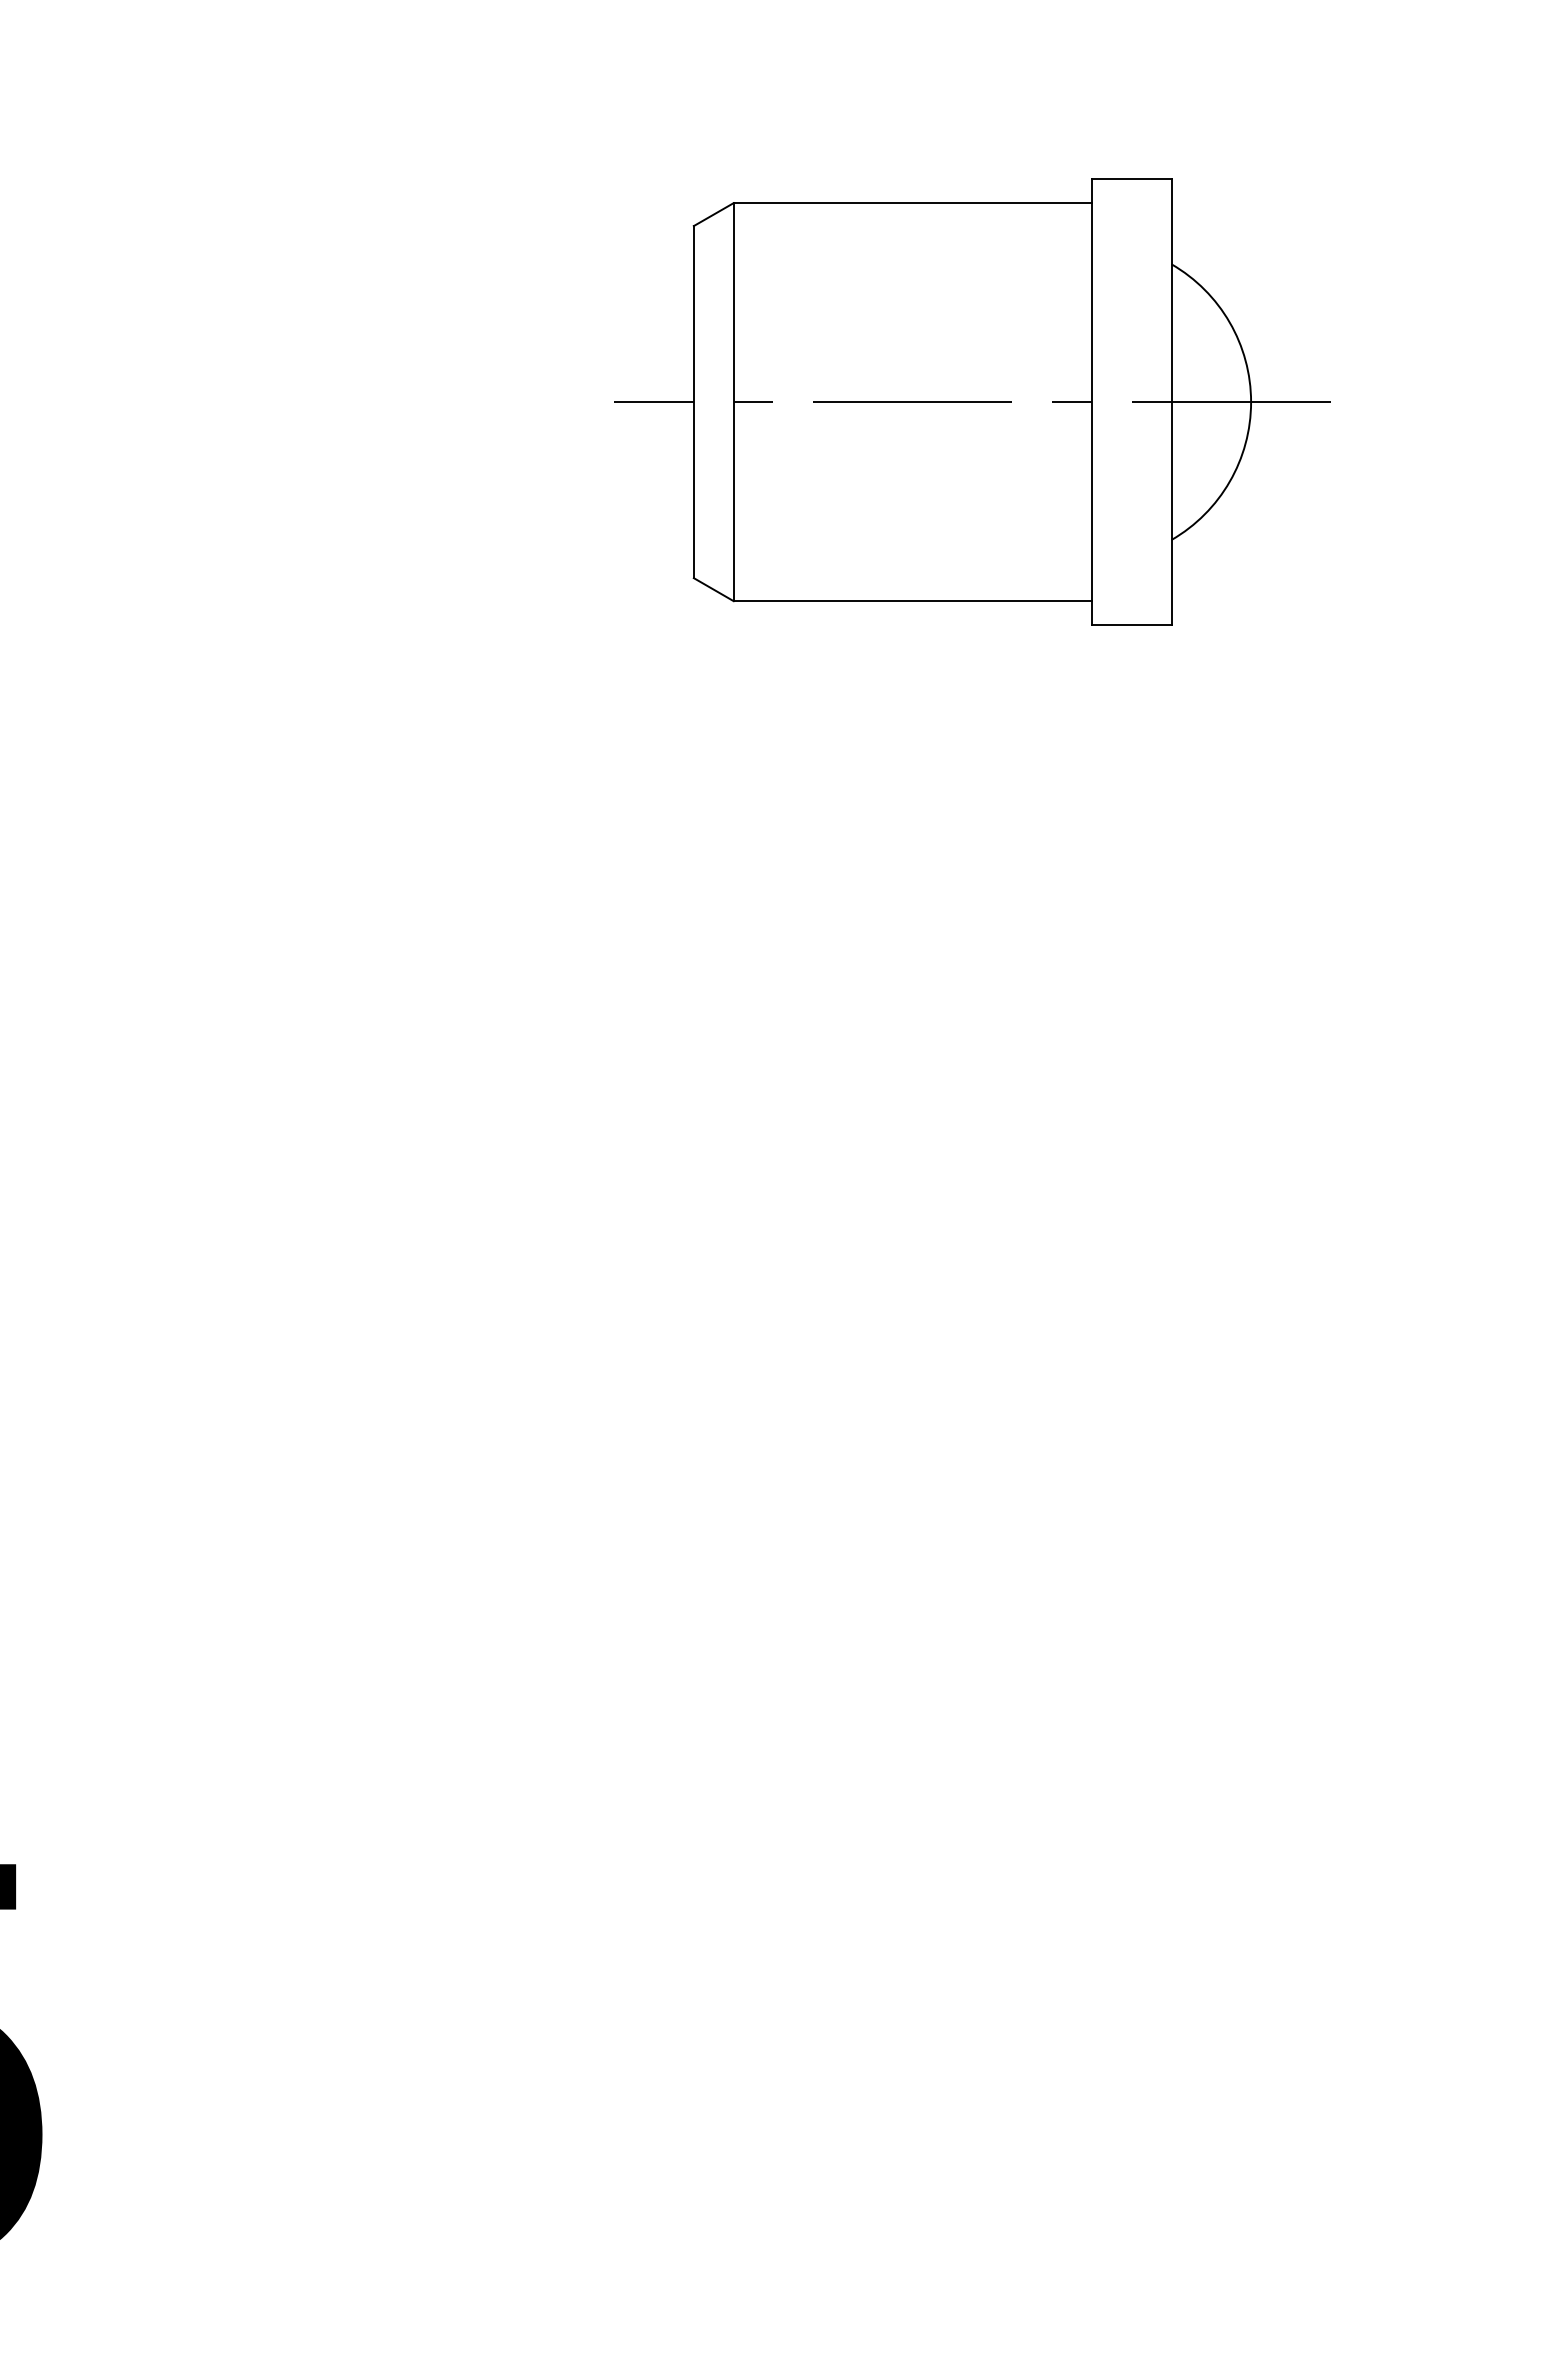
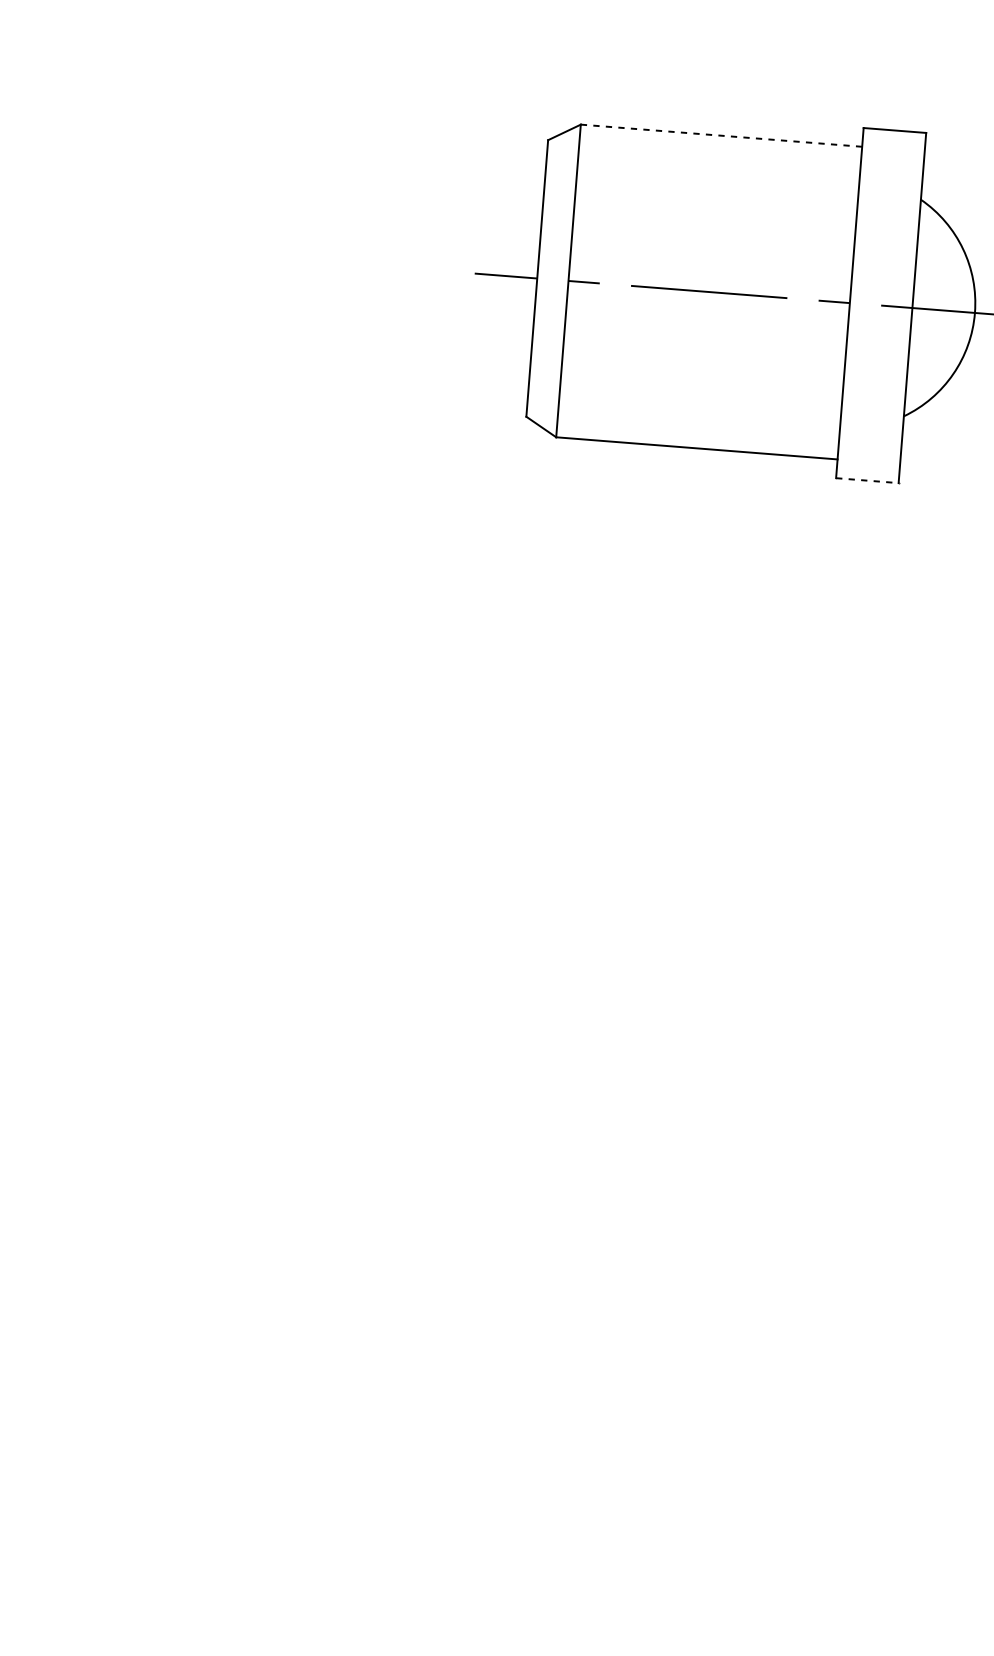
line: (913, 203) -> (722, 136), solid -> dashed
line: (1131, 625) -> (867, 480), solid -> dashed

